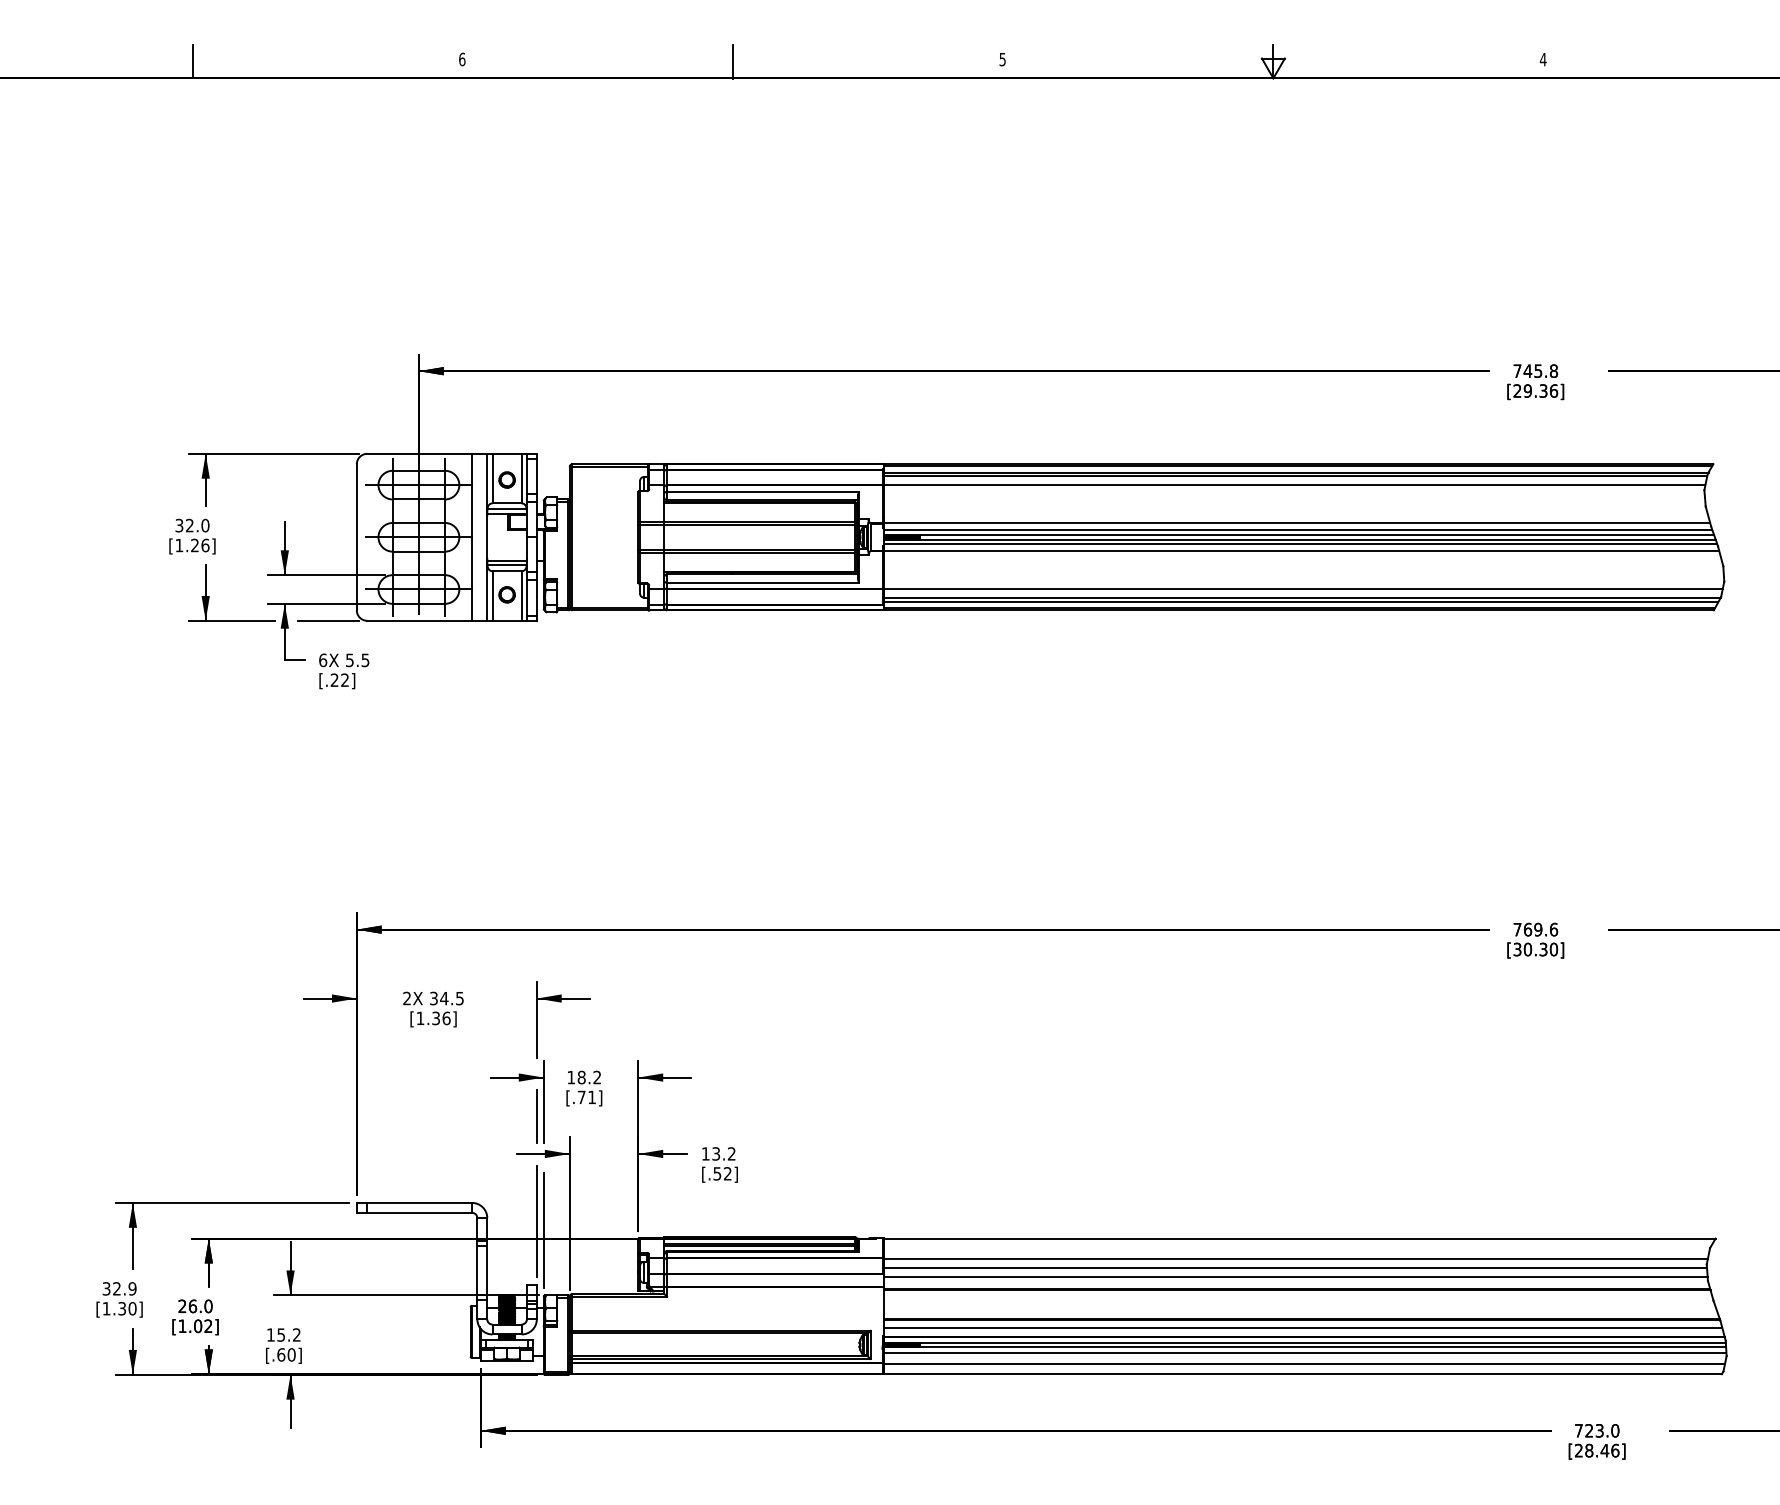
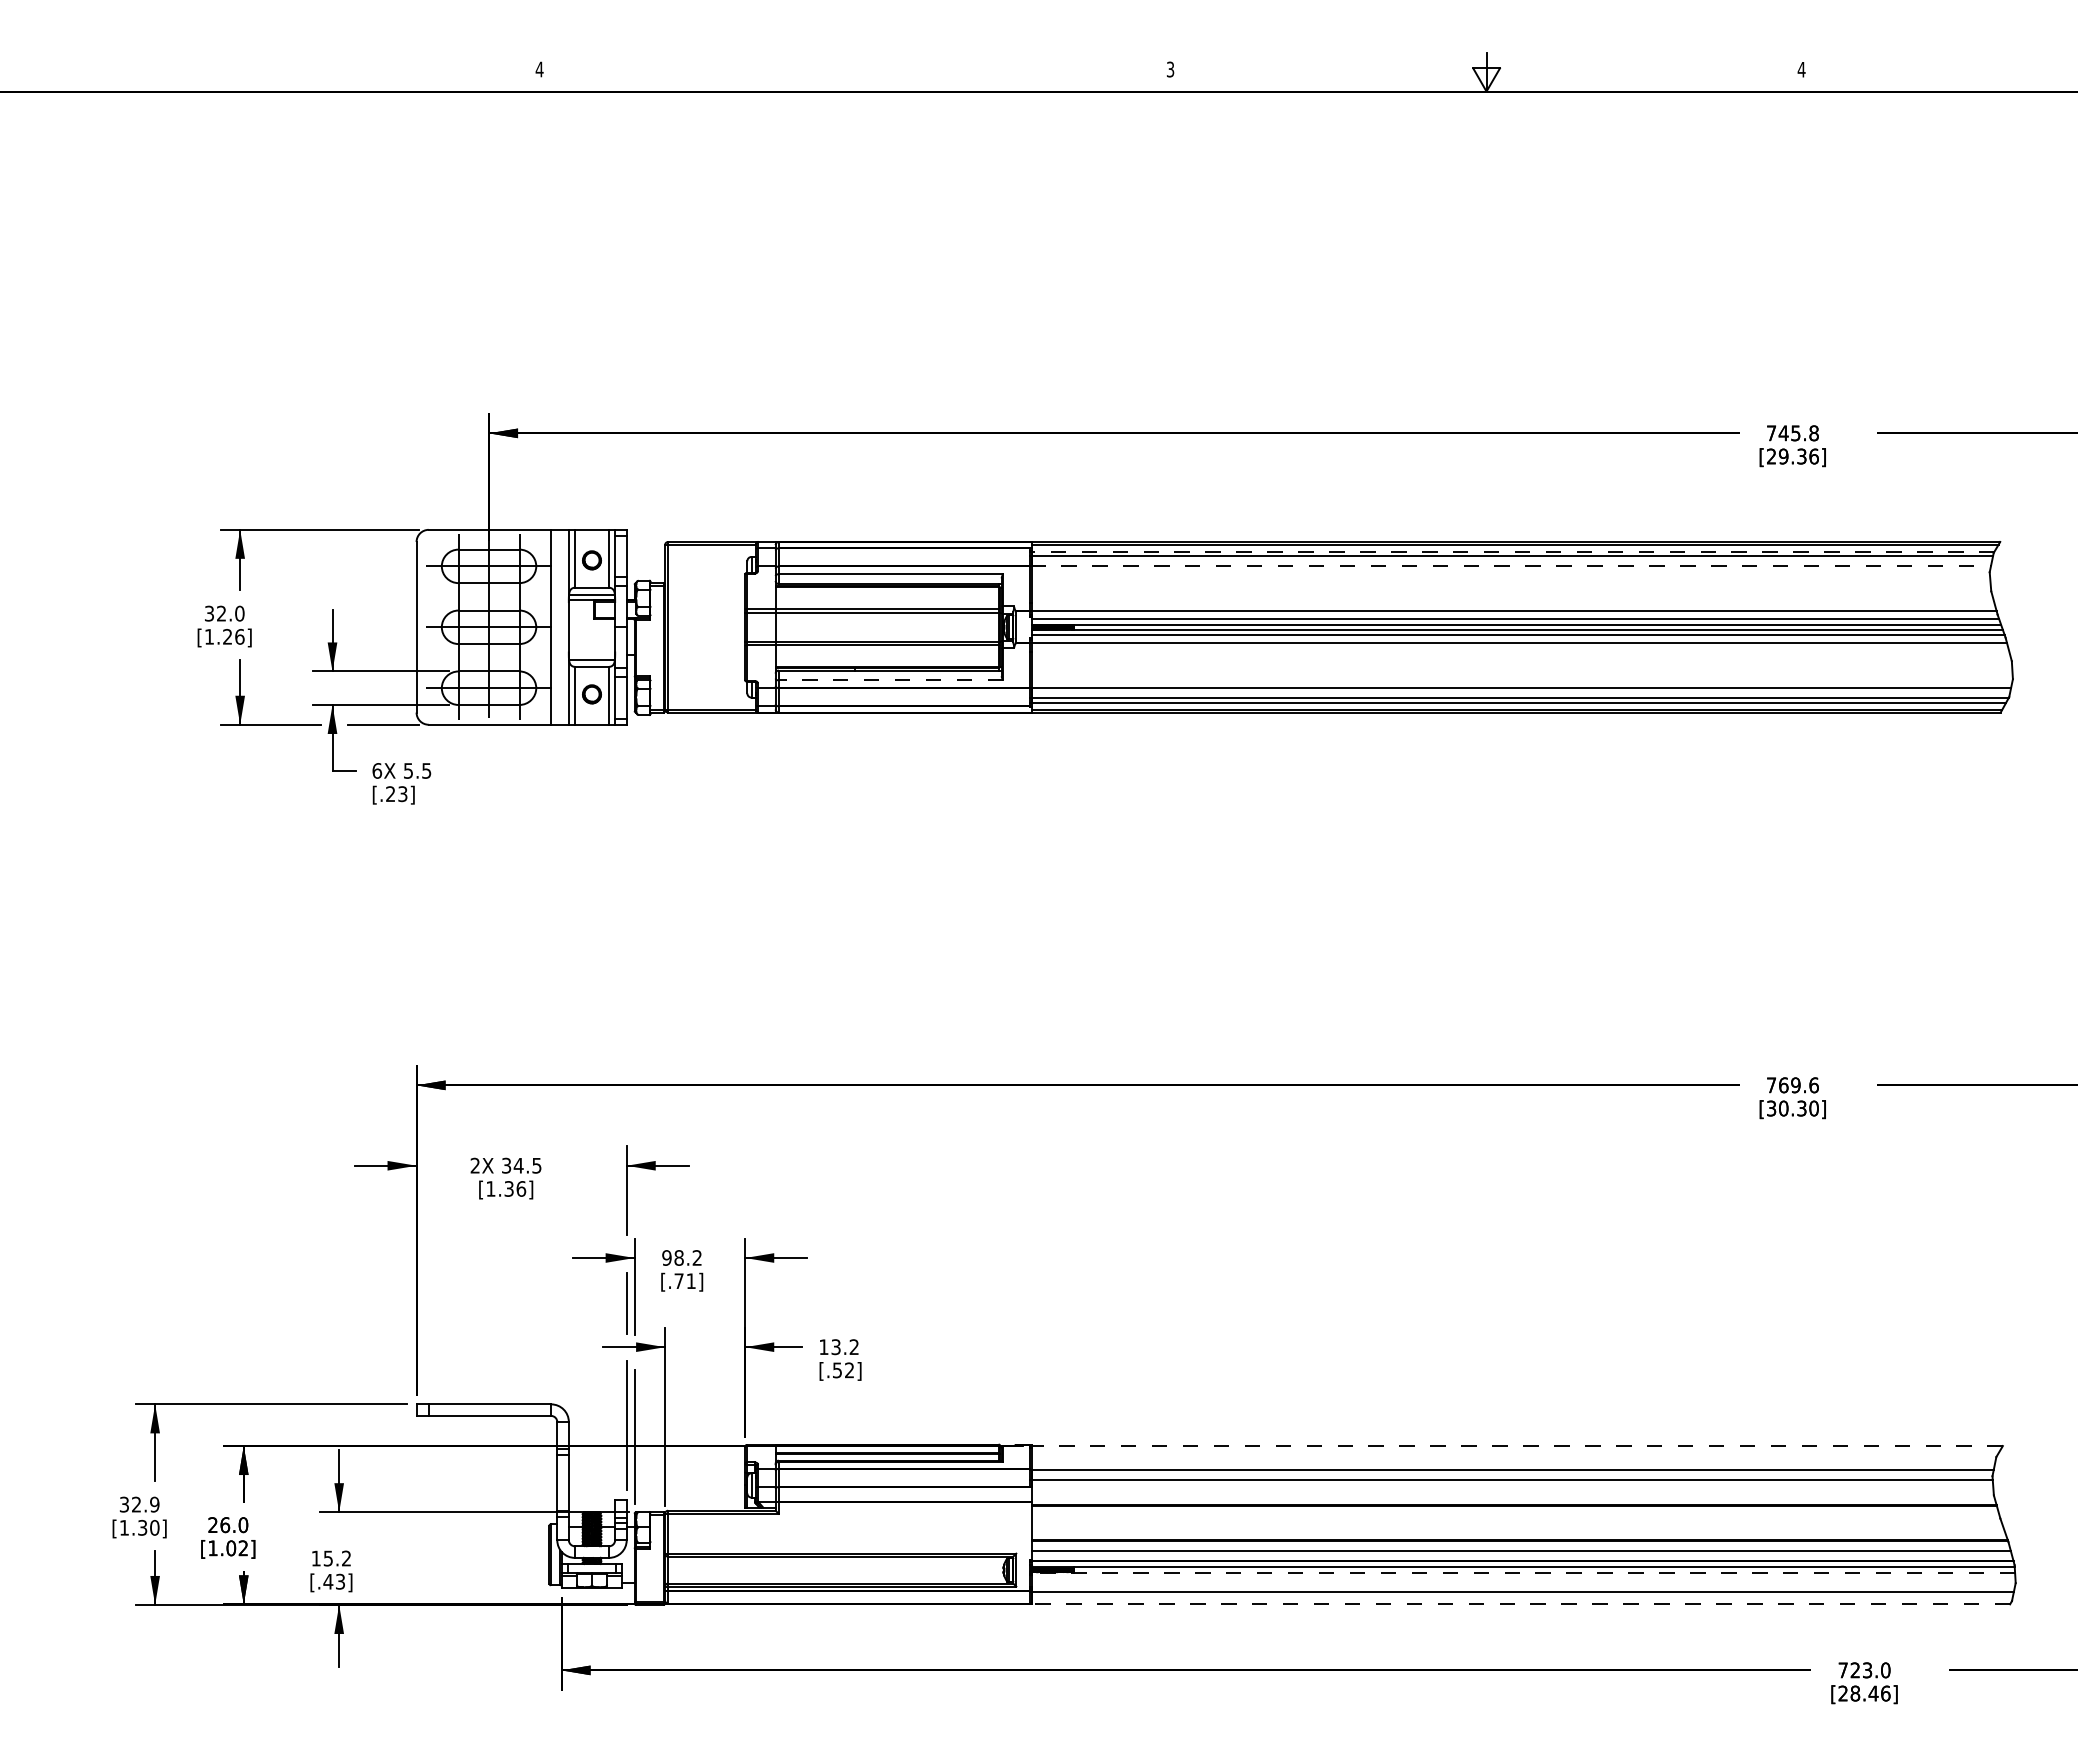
text: (1002, 58) -> (1170, 68), 5 -> 3
text: (462, 59) -> (539, 69), 6 -> 4
line: (193, 61) -> (225, 71), removed
line: (733, 62) -> (856, 72), removed
line: (1295, 472) -> (1512, 551), solid -> dashed
line: (1294, 485) -> (1511, 566), solid -> dashed
line: (506, 561) -> (591, 655), removed
line: (762, 582) -> (890, 680), solid -> dashed
text: (344, 680) -> (402, 794), [.22] -> [.23]
text: (570, 1077) -> (666, 1257), 18.2 -> 98.2
line: (1299, 1239) -> (1516, 1446), solid -> dashed
line: (1295, 1276) -> (1512, 1490), removed
line: (1305, 1346) -> (1523, 1572), solid -> dashed
line: (1305, 1352) -> (1523, 1579), removed
text: (286, 1354) -> (334, 1581), [.60] -> [.43]
line: (1302, 1374) -> (1520, 1604), solid -> dashed

